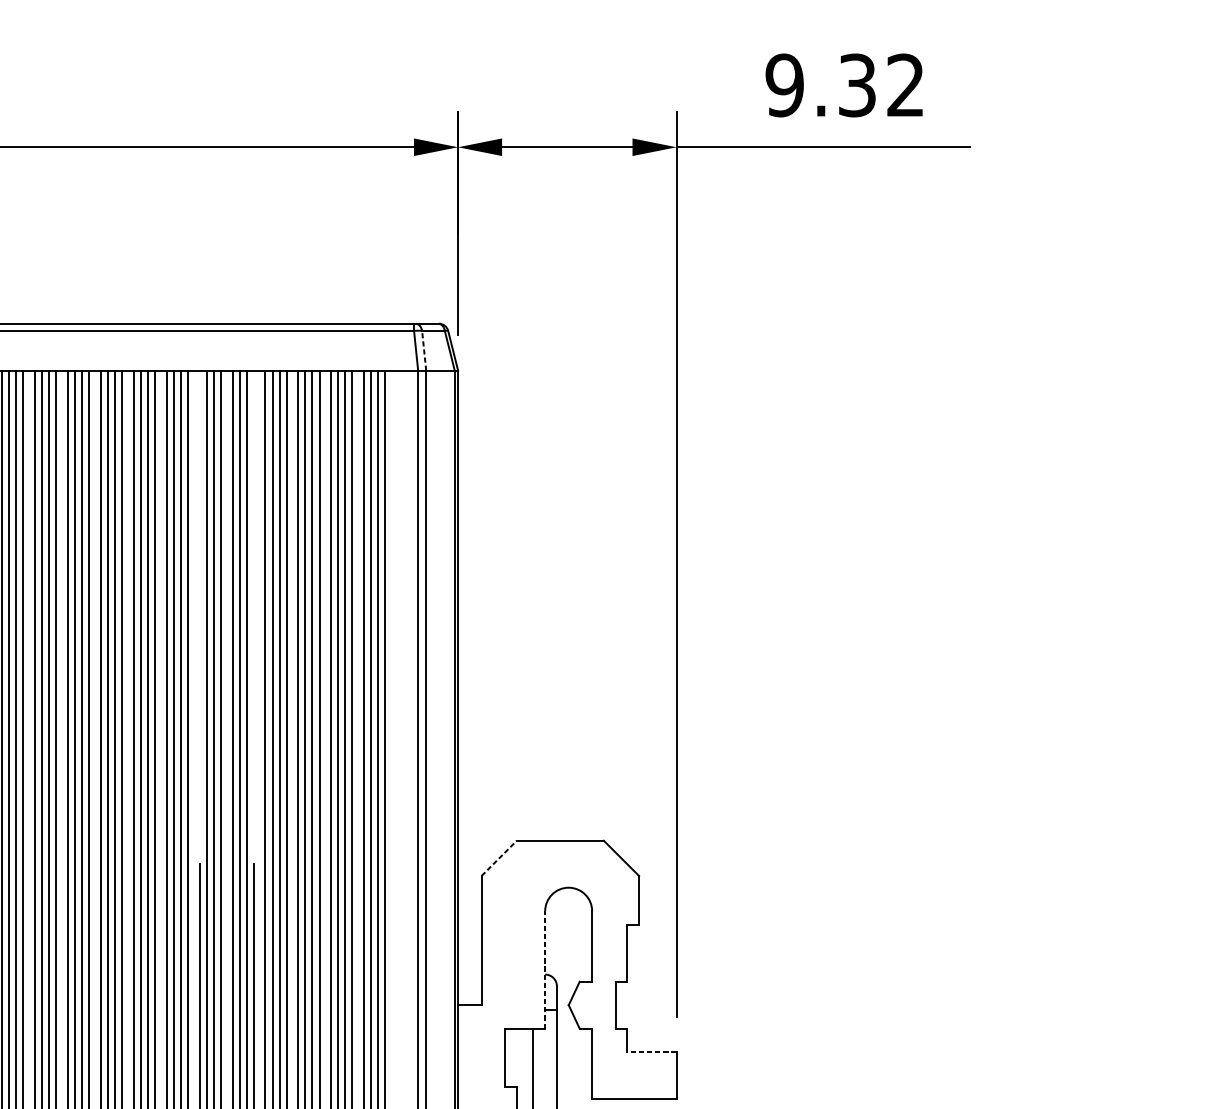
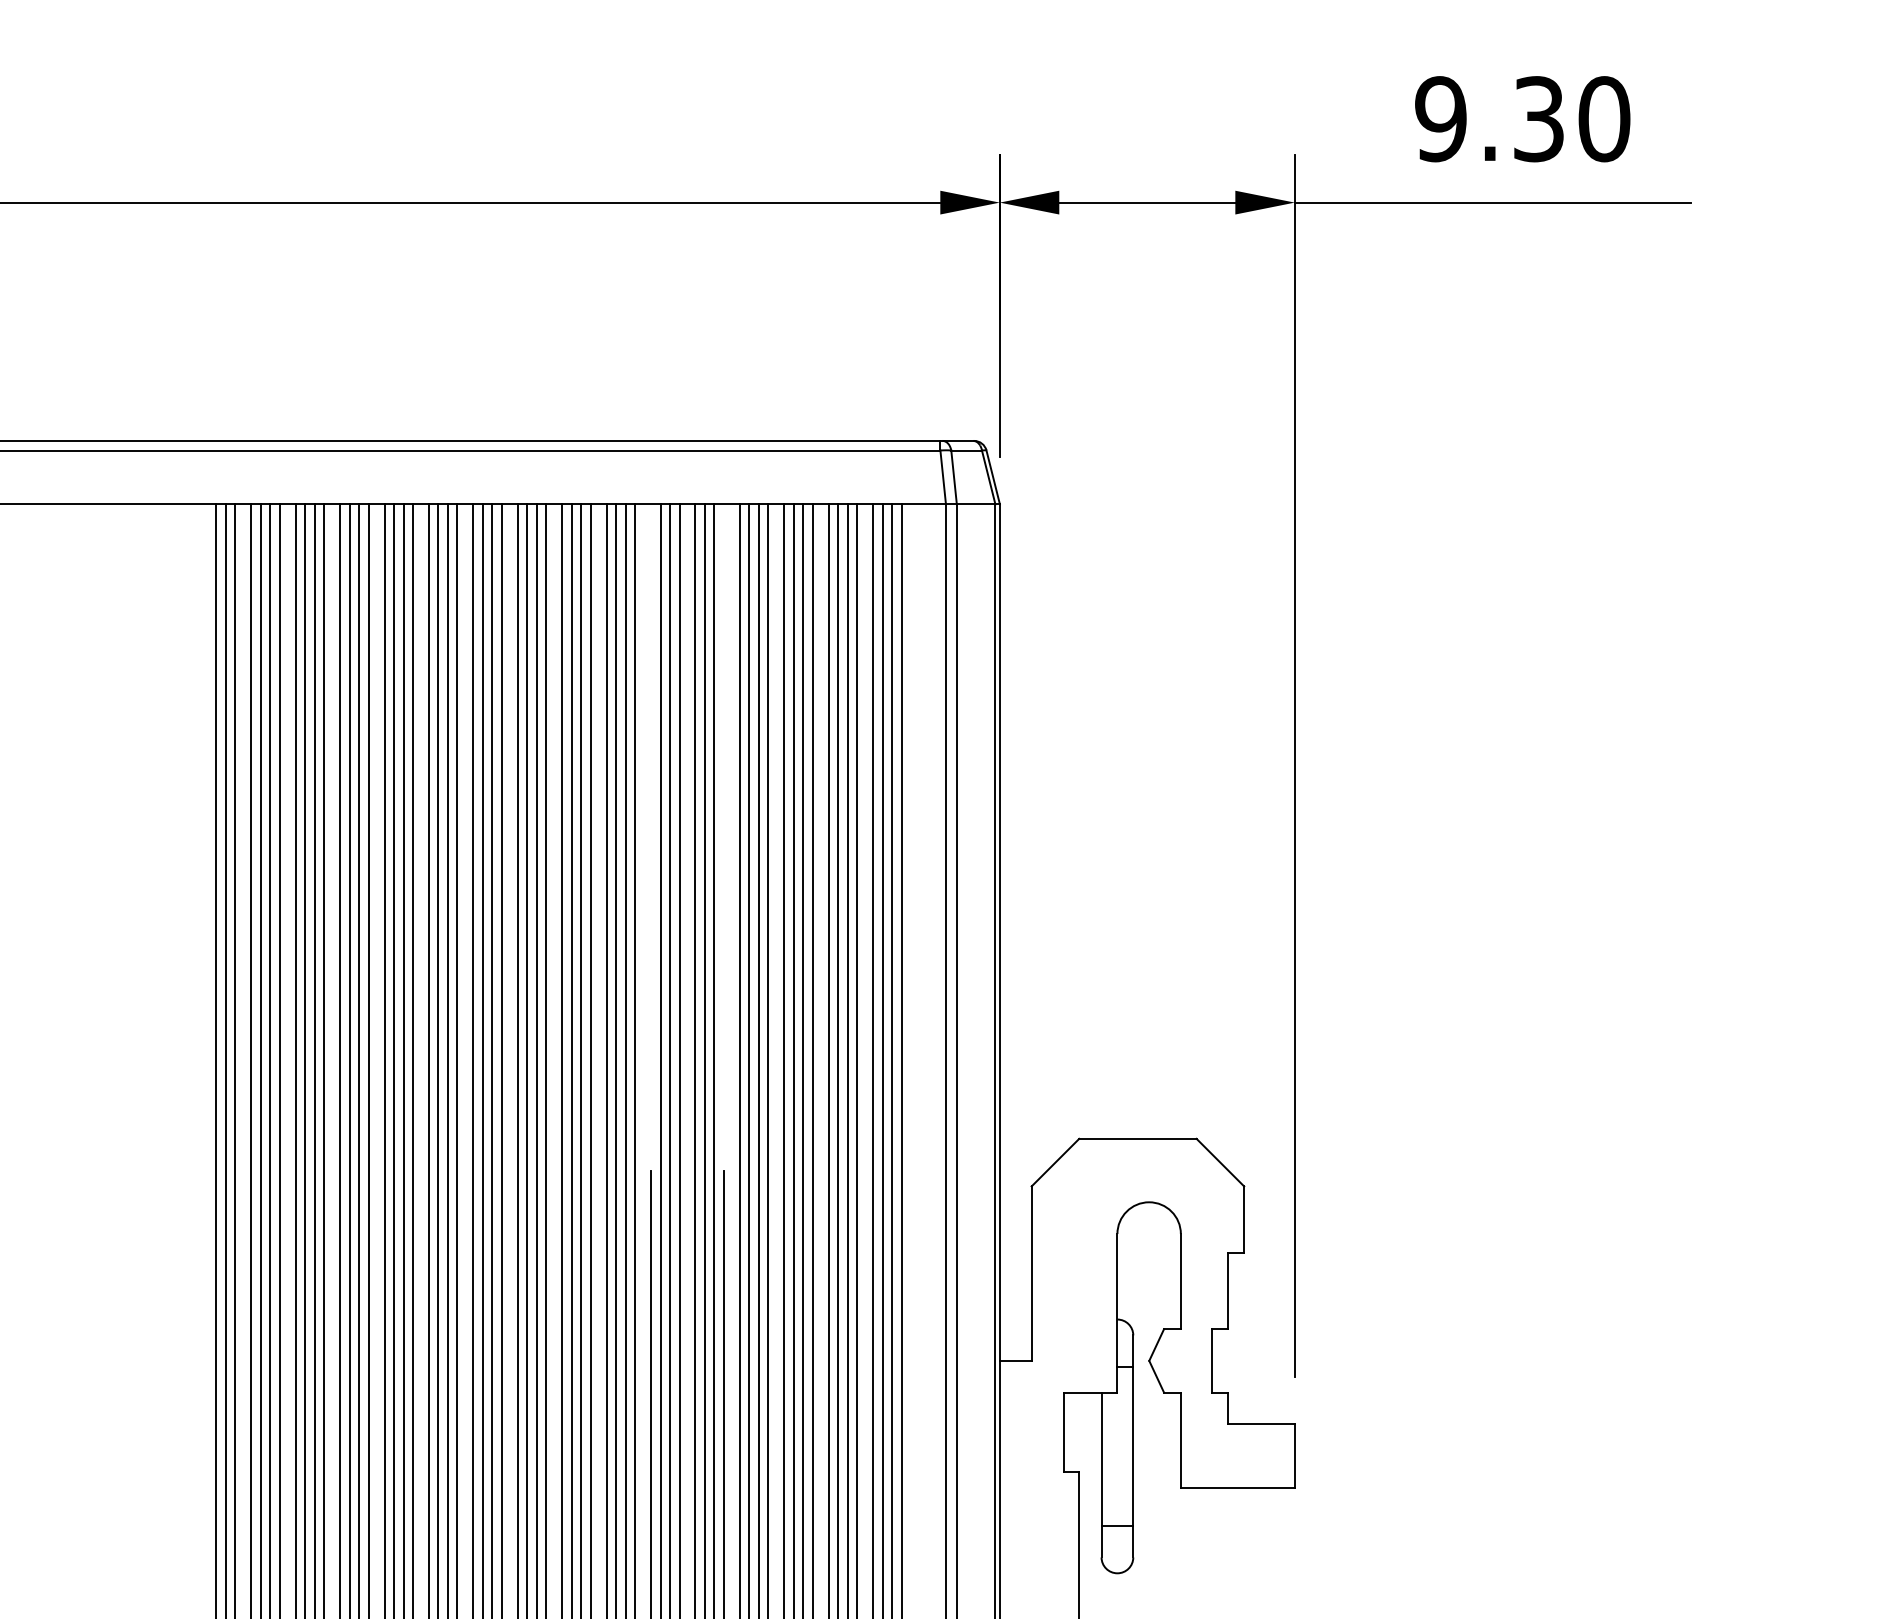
text: (905, 85) -> (1604, 119), 9.32 -> 9.30
line: (424, 350) -> (954, 476), dashed -> solid
line: (499, 858) -> (1055, 1162), dashed -> solid
line: (545, 969) -> (1117, 1312), dashed -> solid
line: (651, 1052) -> (1261, 1424), dashed -> solid

